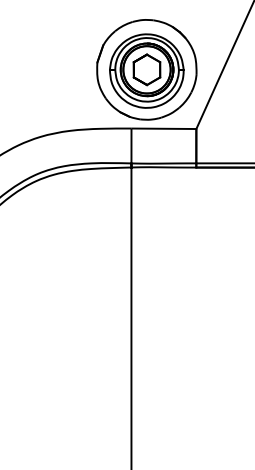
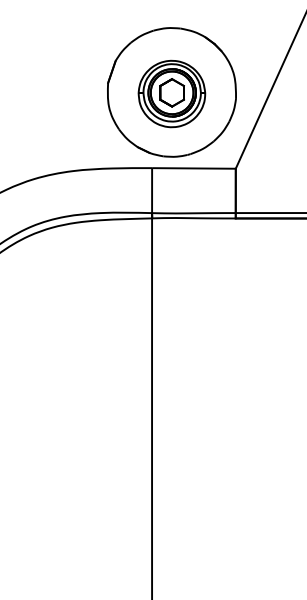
part: (146, 70) -> (171, 93), size x0.7

